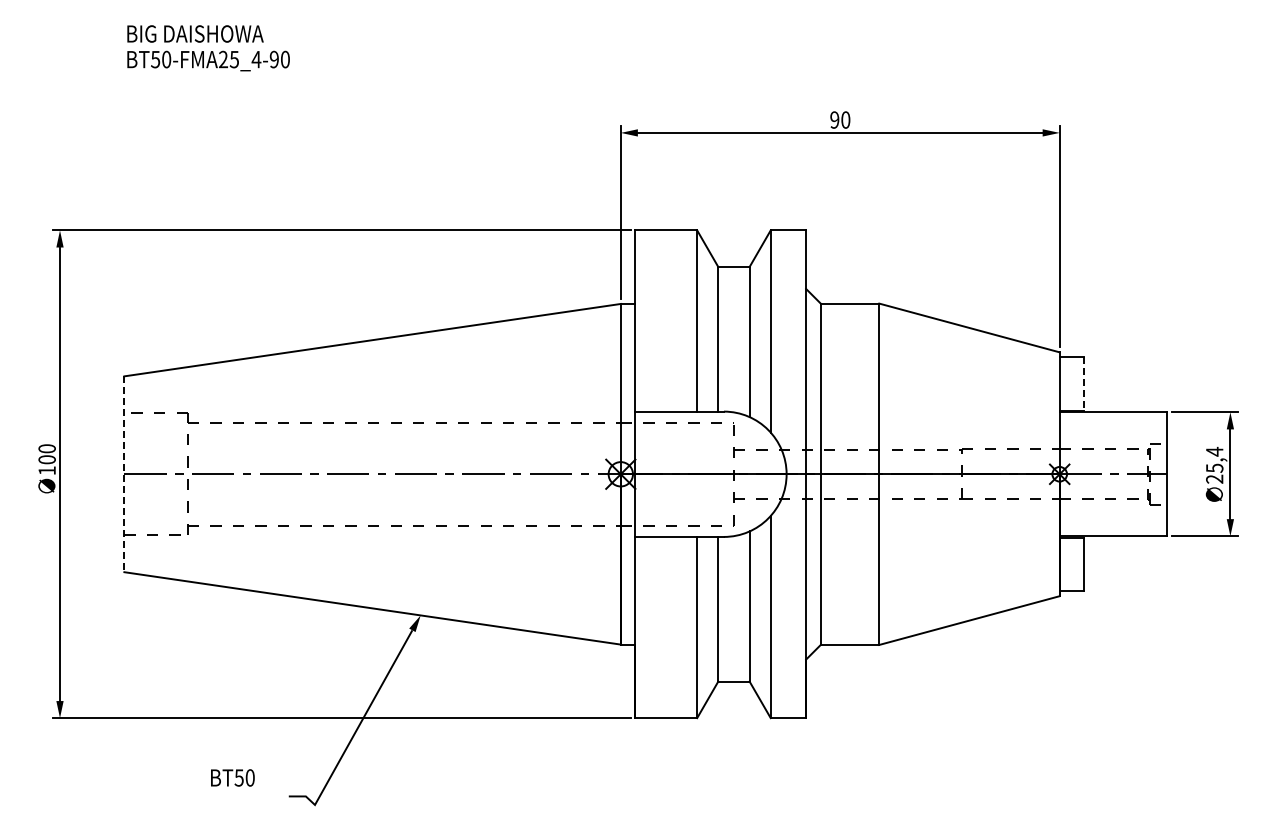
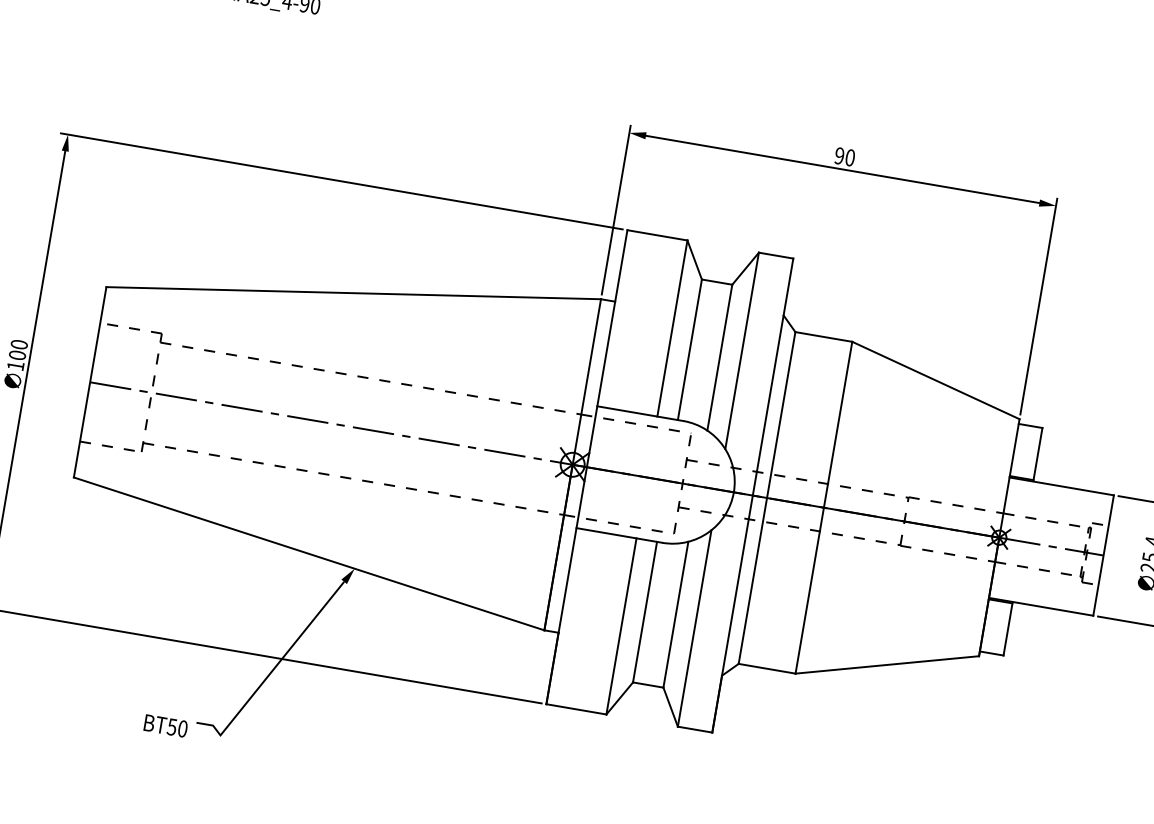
line: (1084, 384) -> (1038, 454), dashed -> solid
line: (124, 474) -> (90, 382), dashed -> solid
text: (232, 777) -> (165, 725), moved

